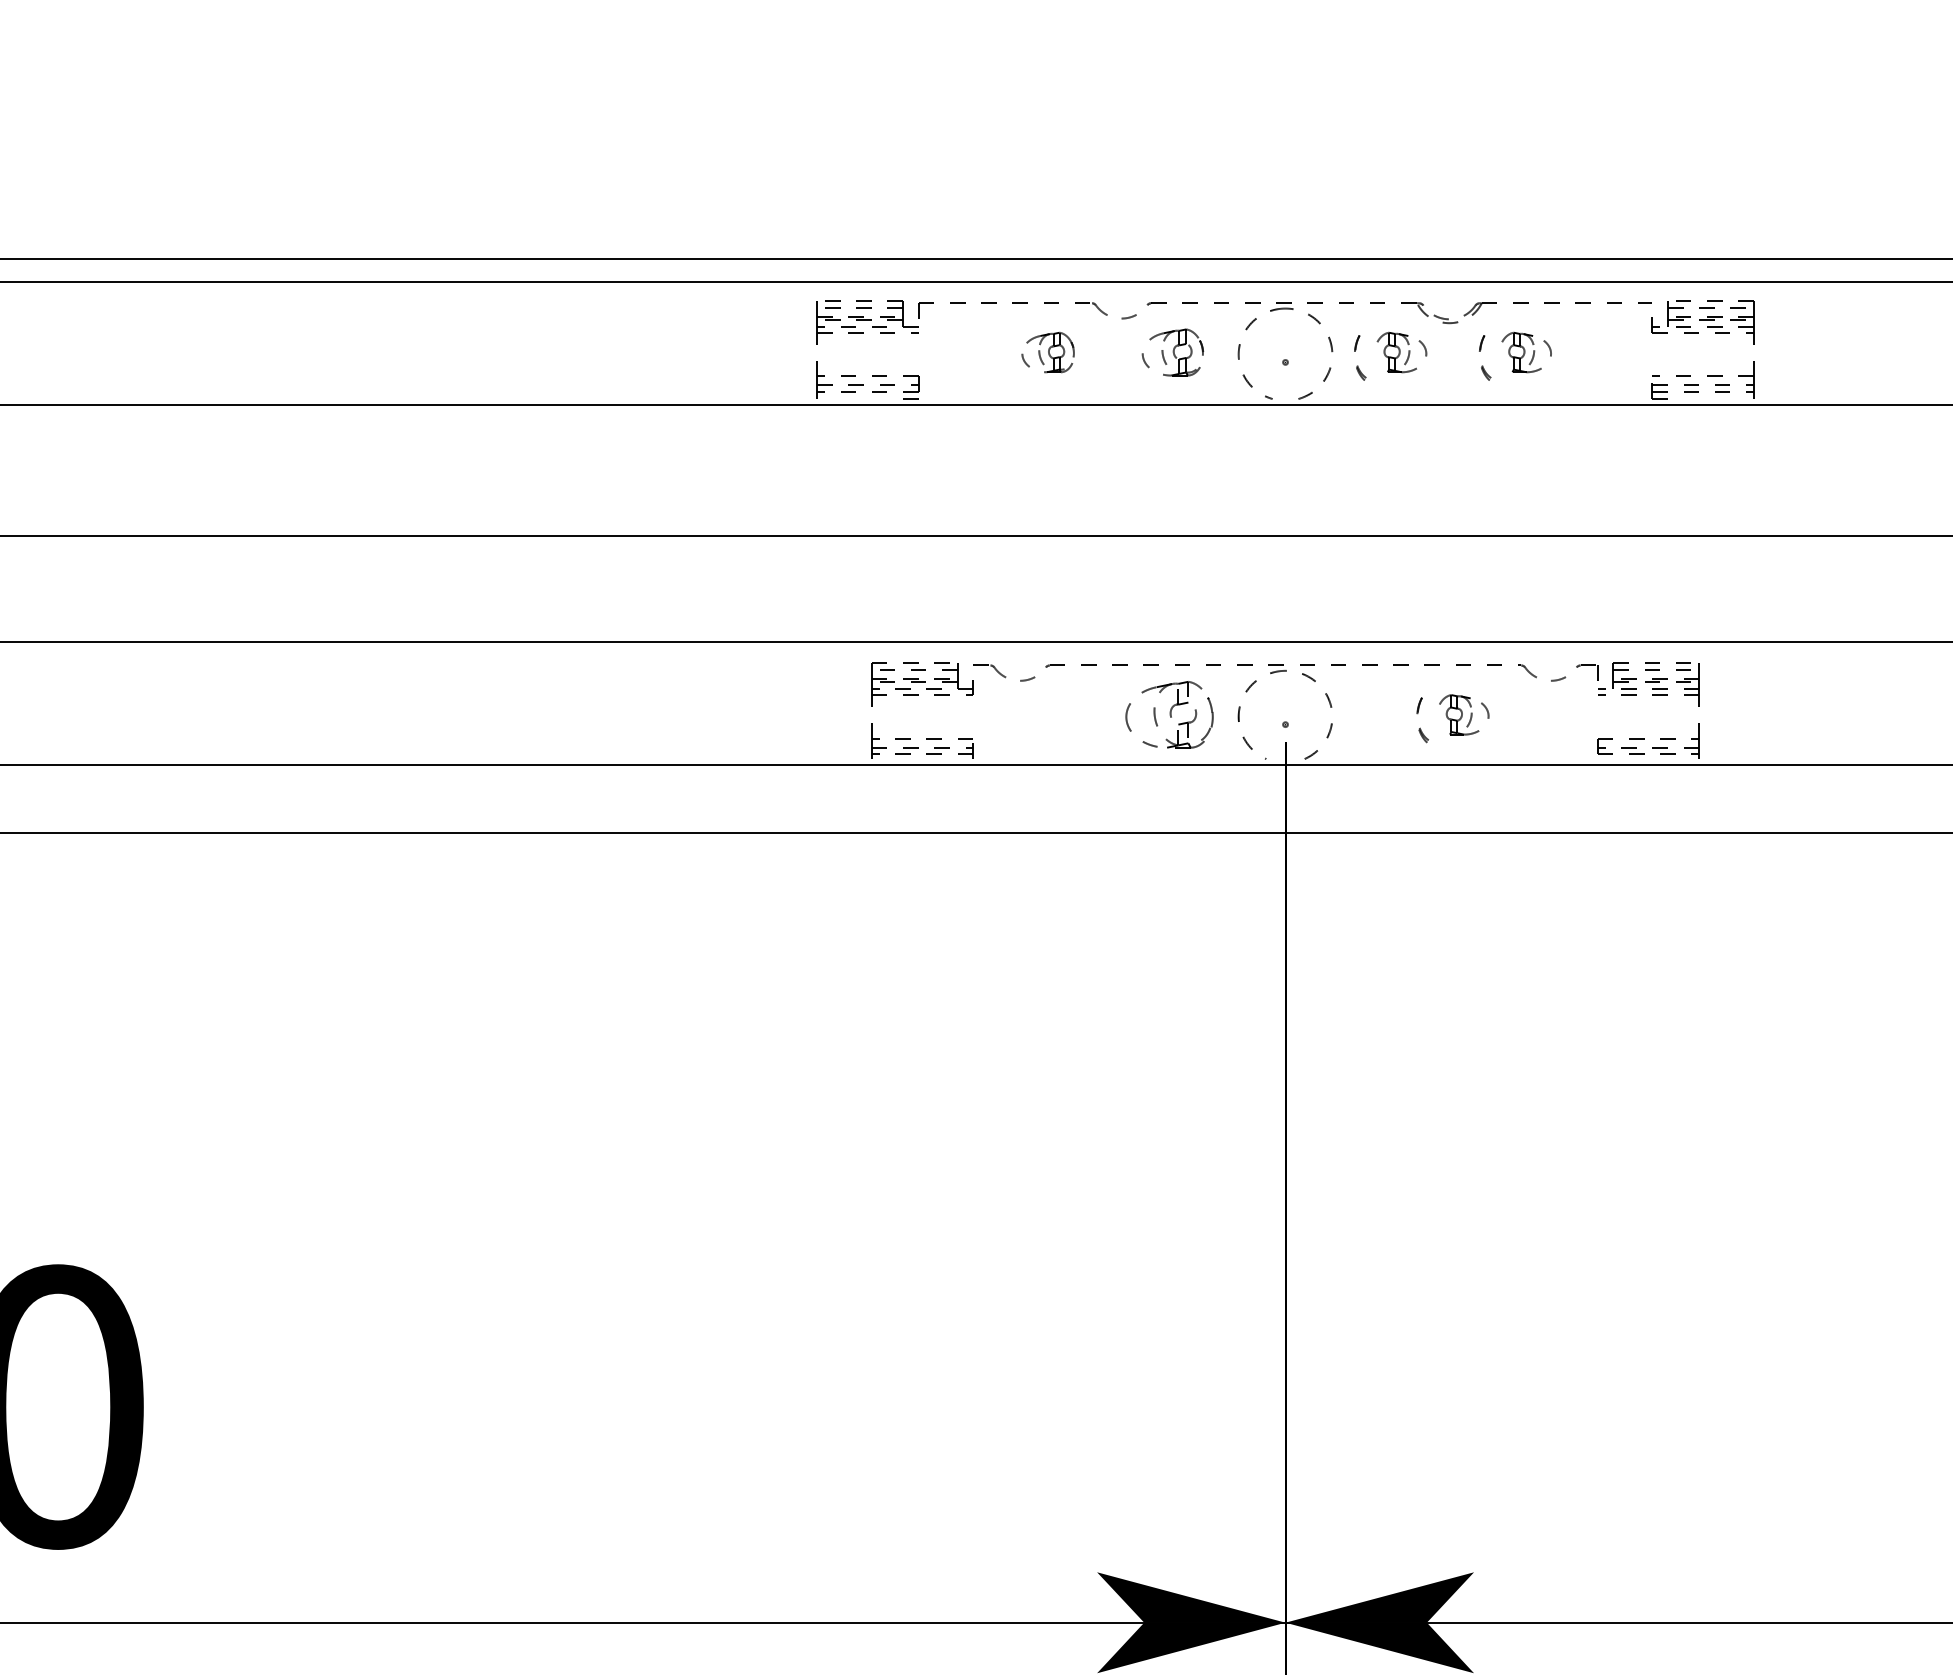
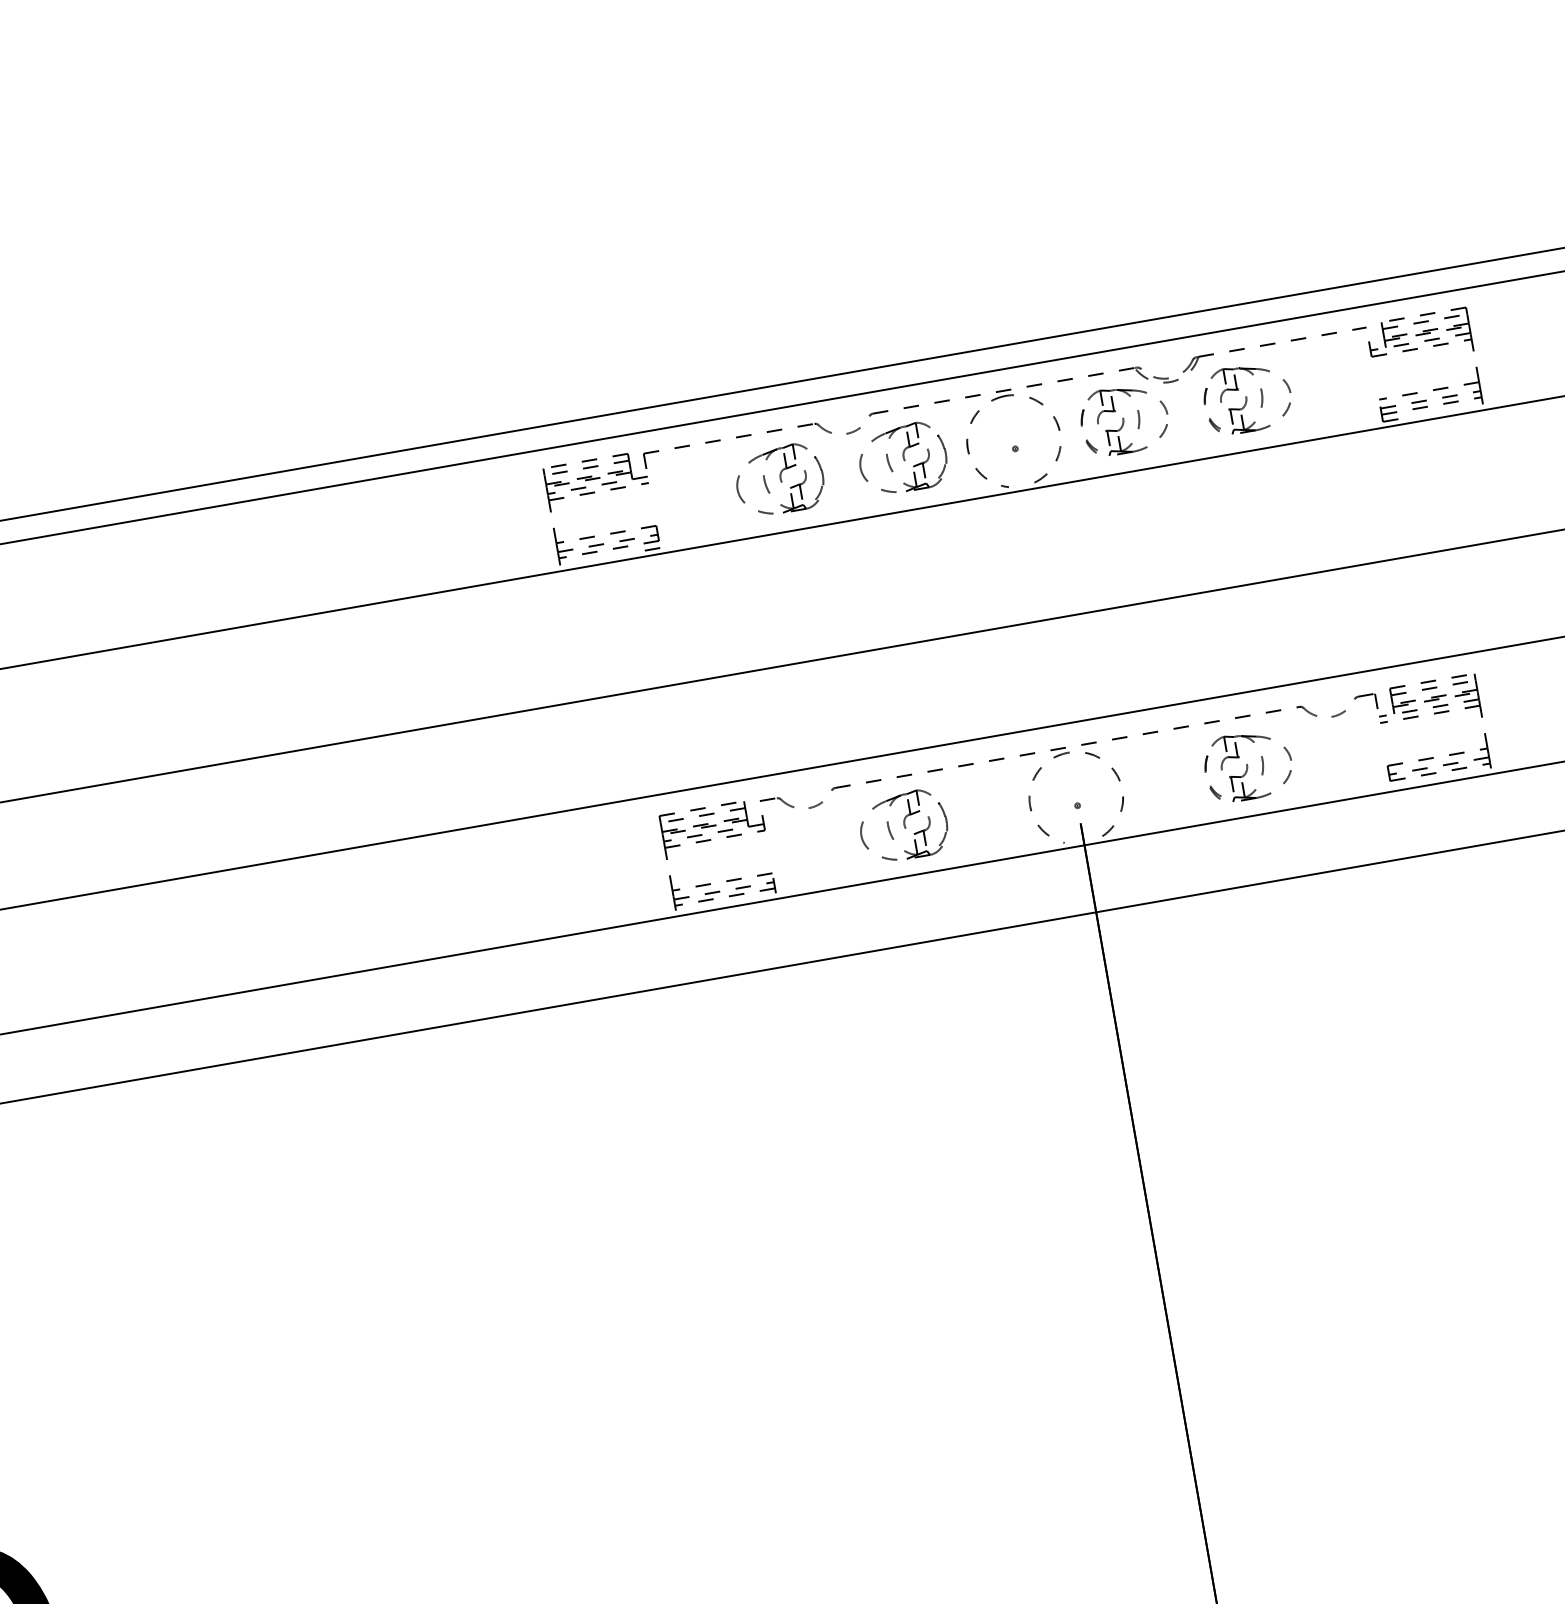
part: (1048, 352) -> (780, 479), size x1.67
part: (1172, 352) -> (902, 458), size x1.43
part: (1403, 352) -> (1129, 418), size x1.67
part: (1528, 352) -> (1253, 397), size x1.67
part: (1169, 714) -> (903, 825), moved
part: (1465, 714) -> (1253, 764), size x1.67

